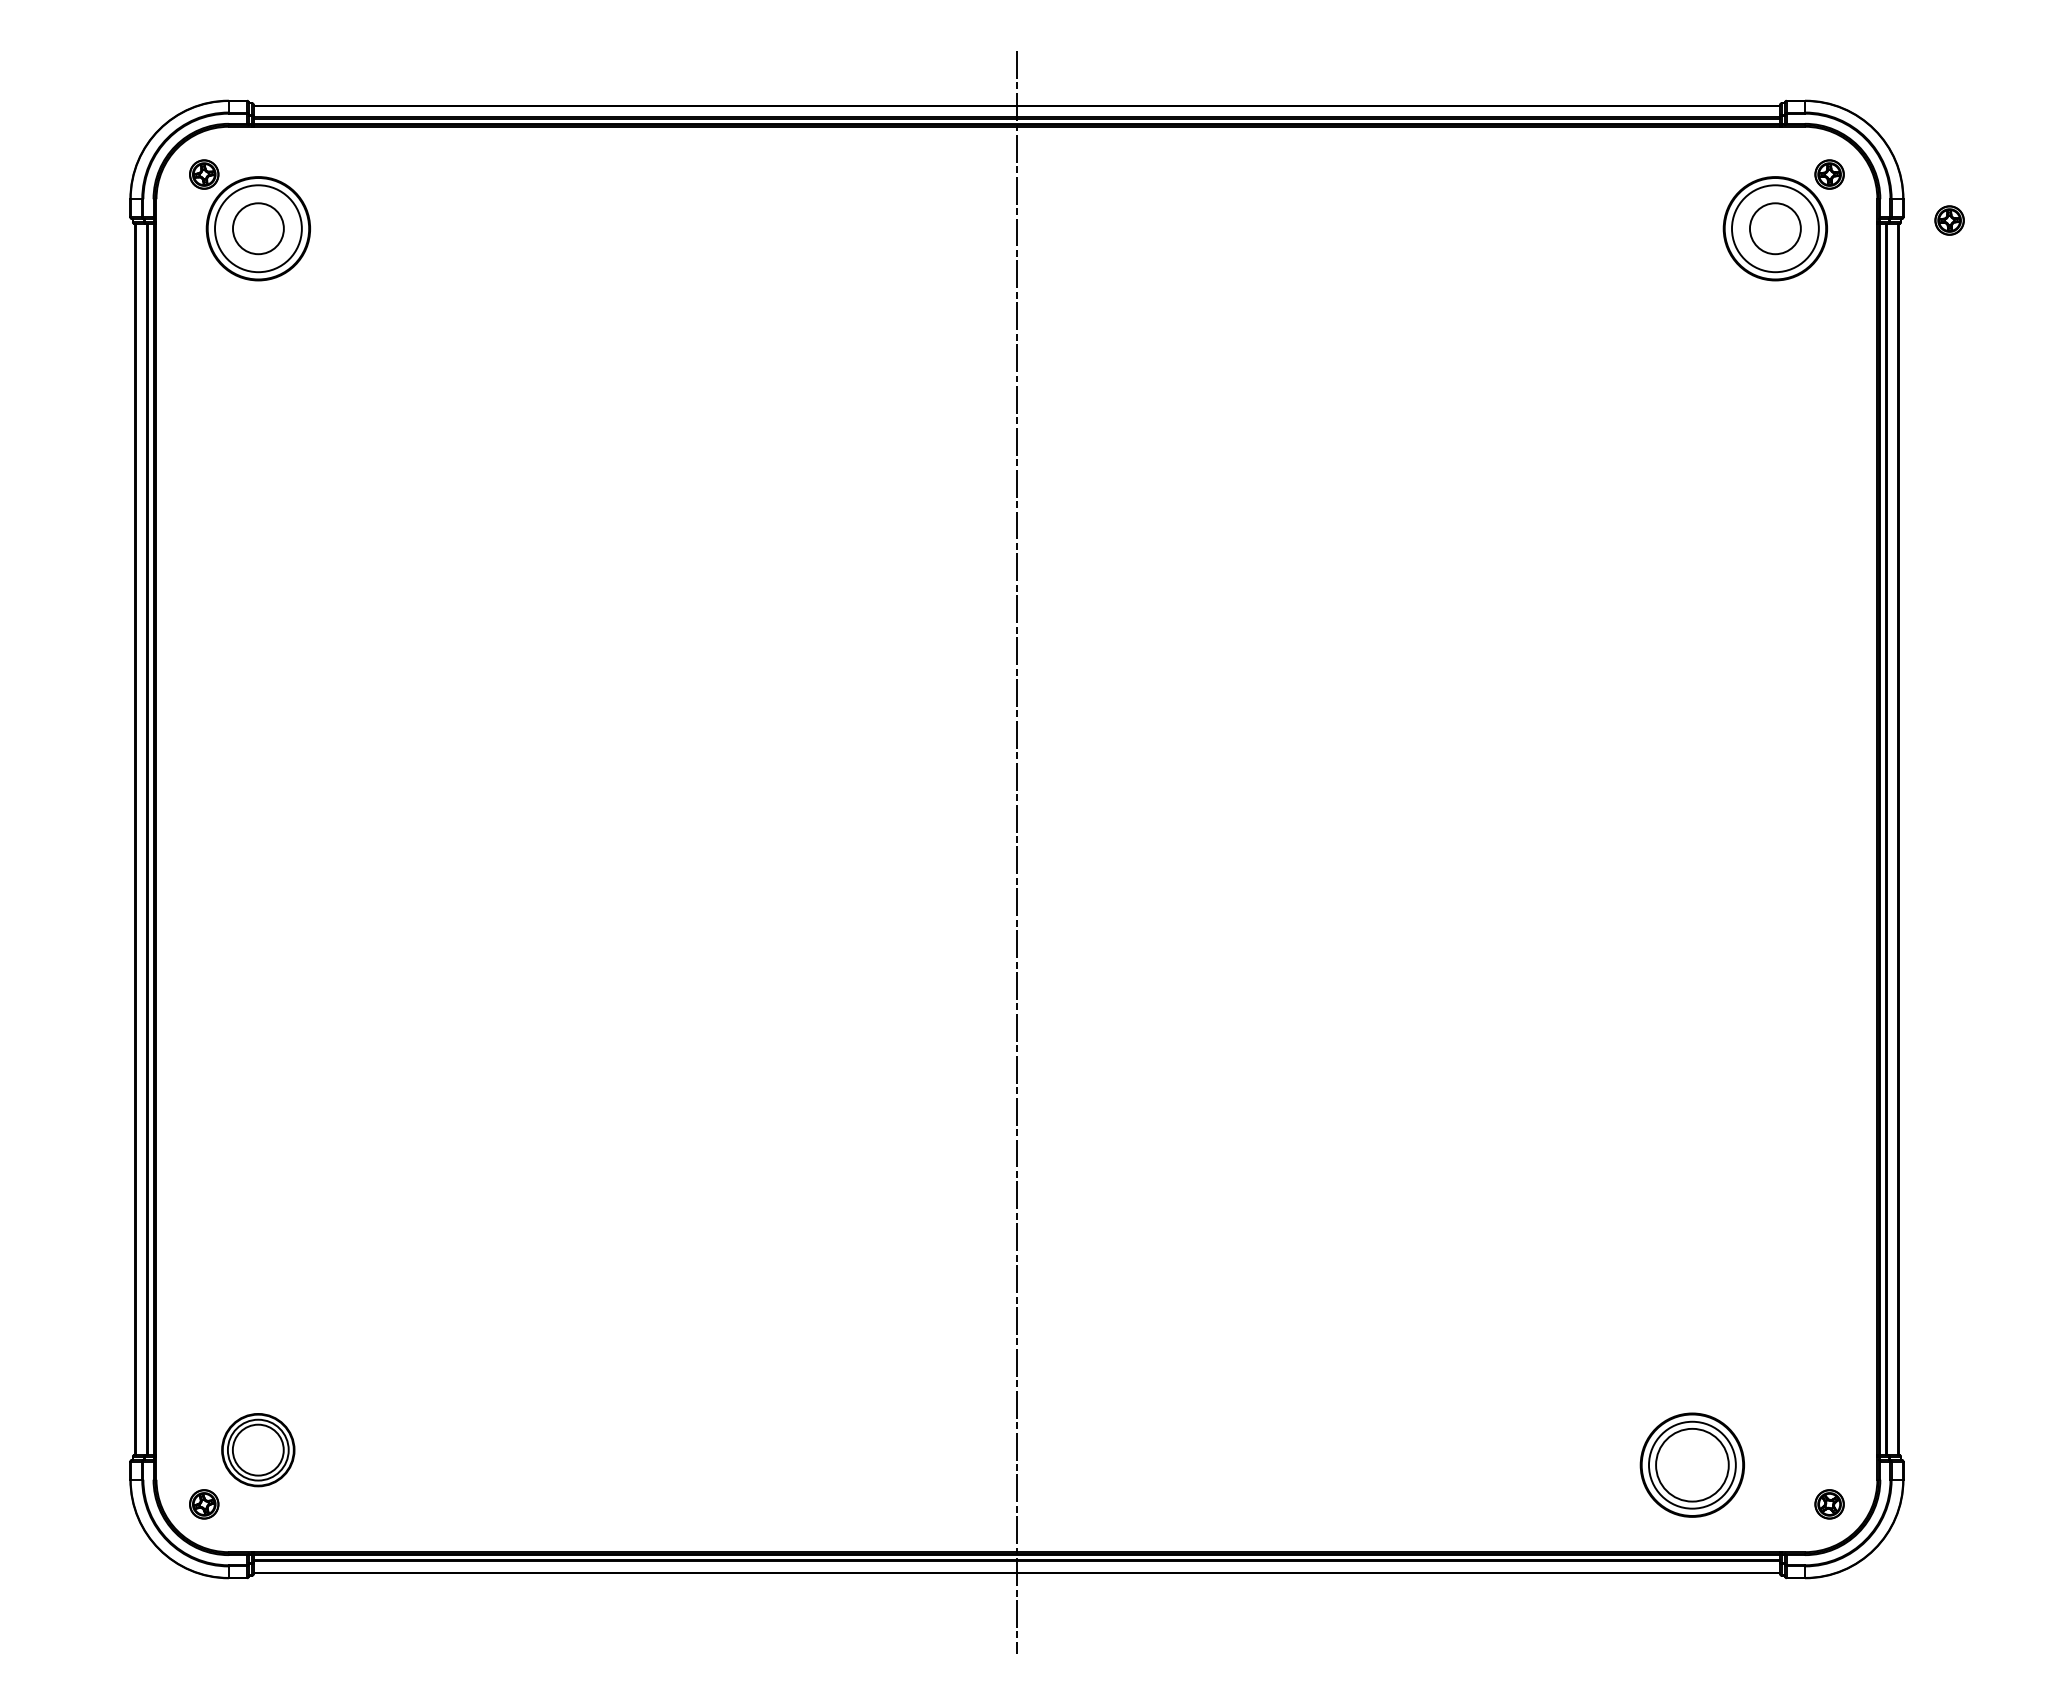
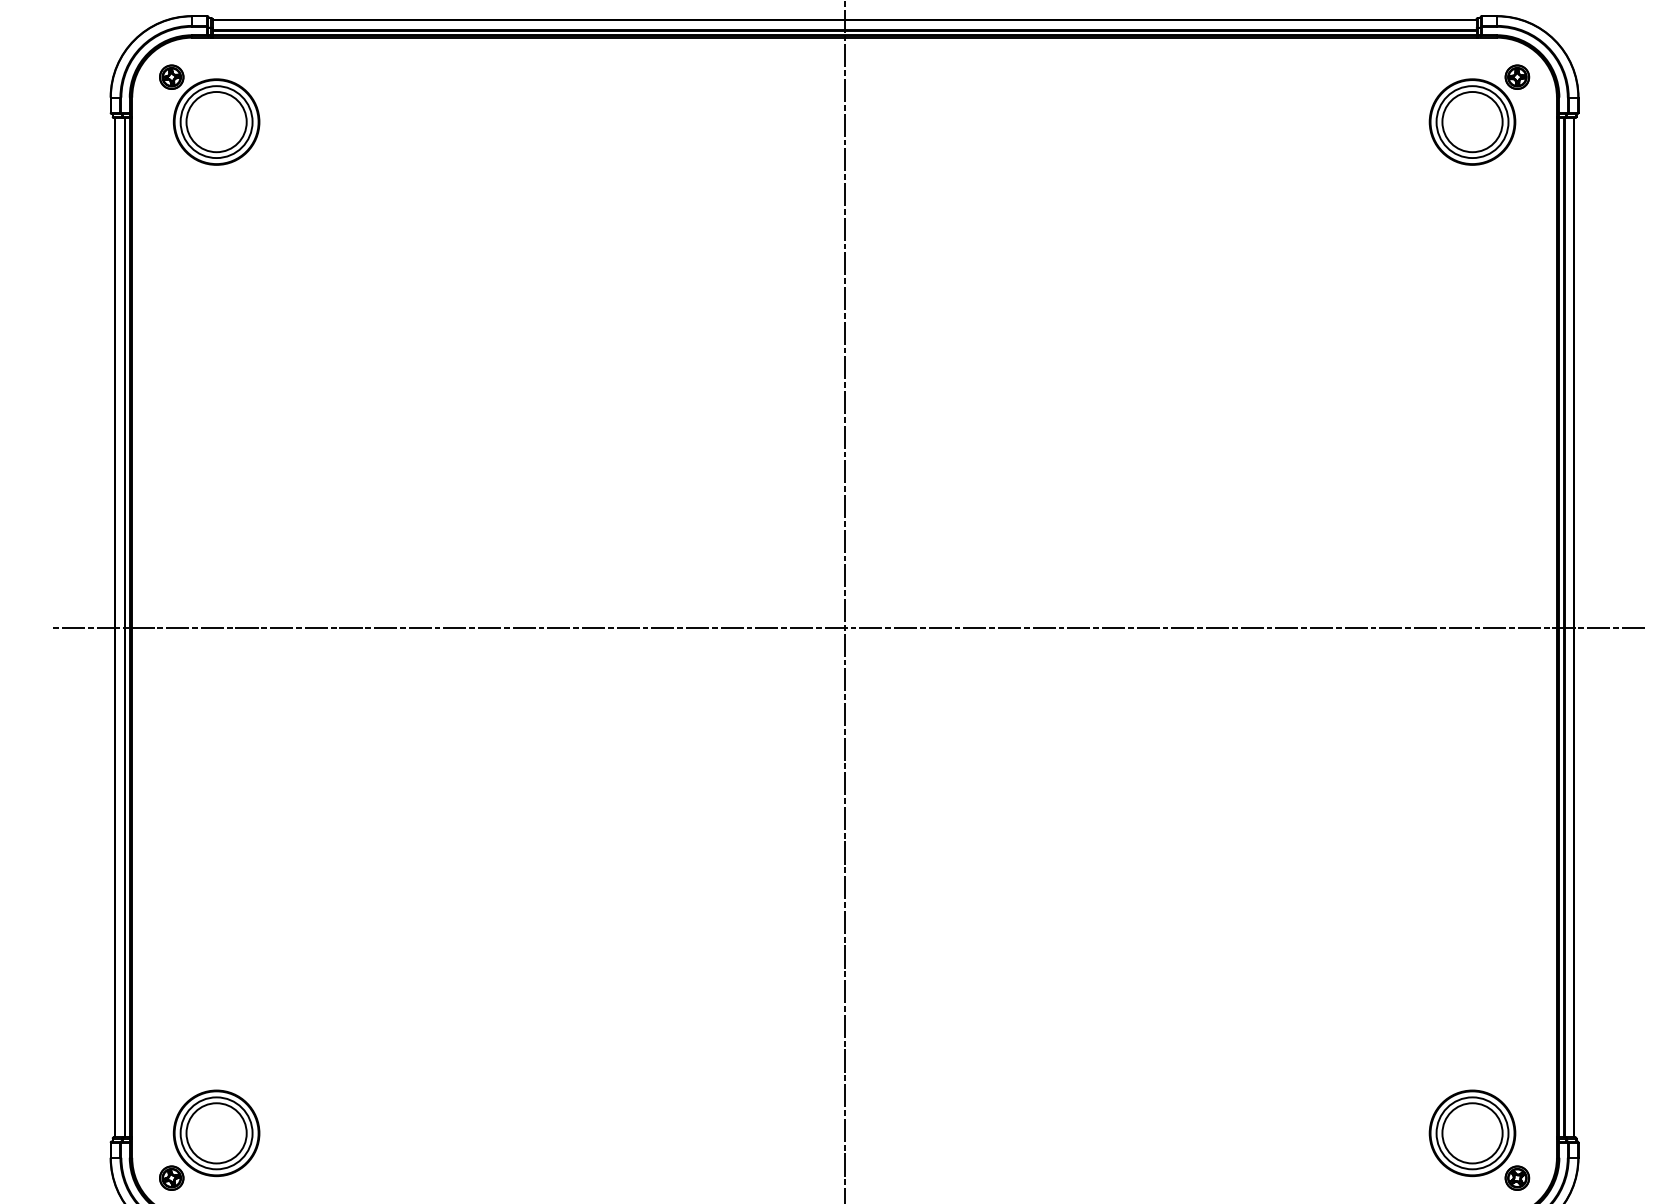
part: (1949, 220) -> (1616, 115), removed
circle: (258, 228) -> (216, 121), size x1.43
circle: (1775, 228) -> (1472, 121), size x1.43
line: (1020, 839) -> (847, 627), added
part: (257, 1449) -> (215, 1132), size x1.43
part: (1691, 1464) -> (1471, 1132), moved

